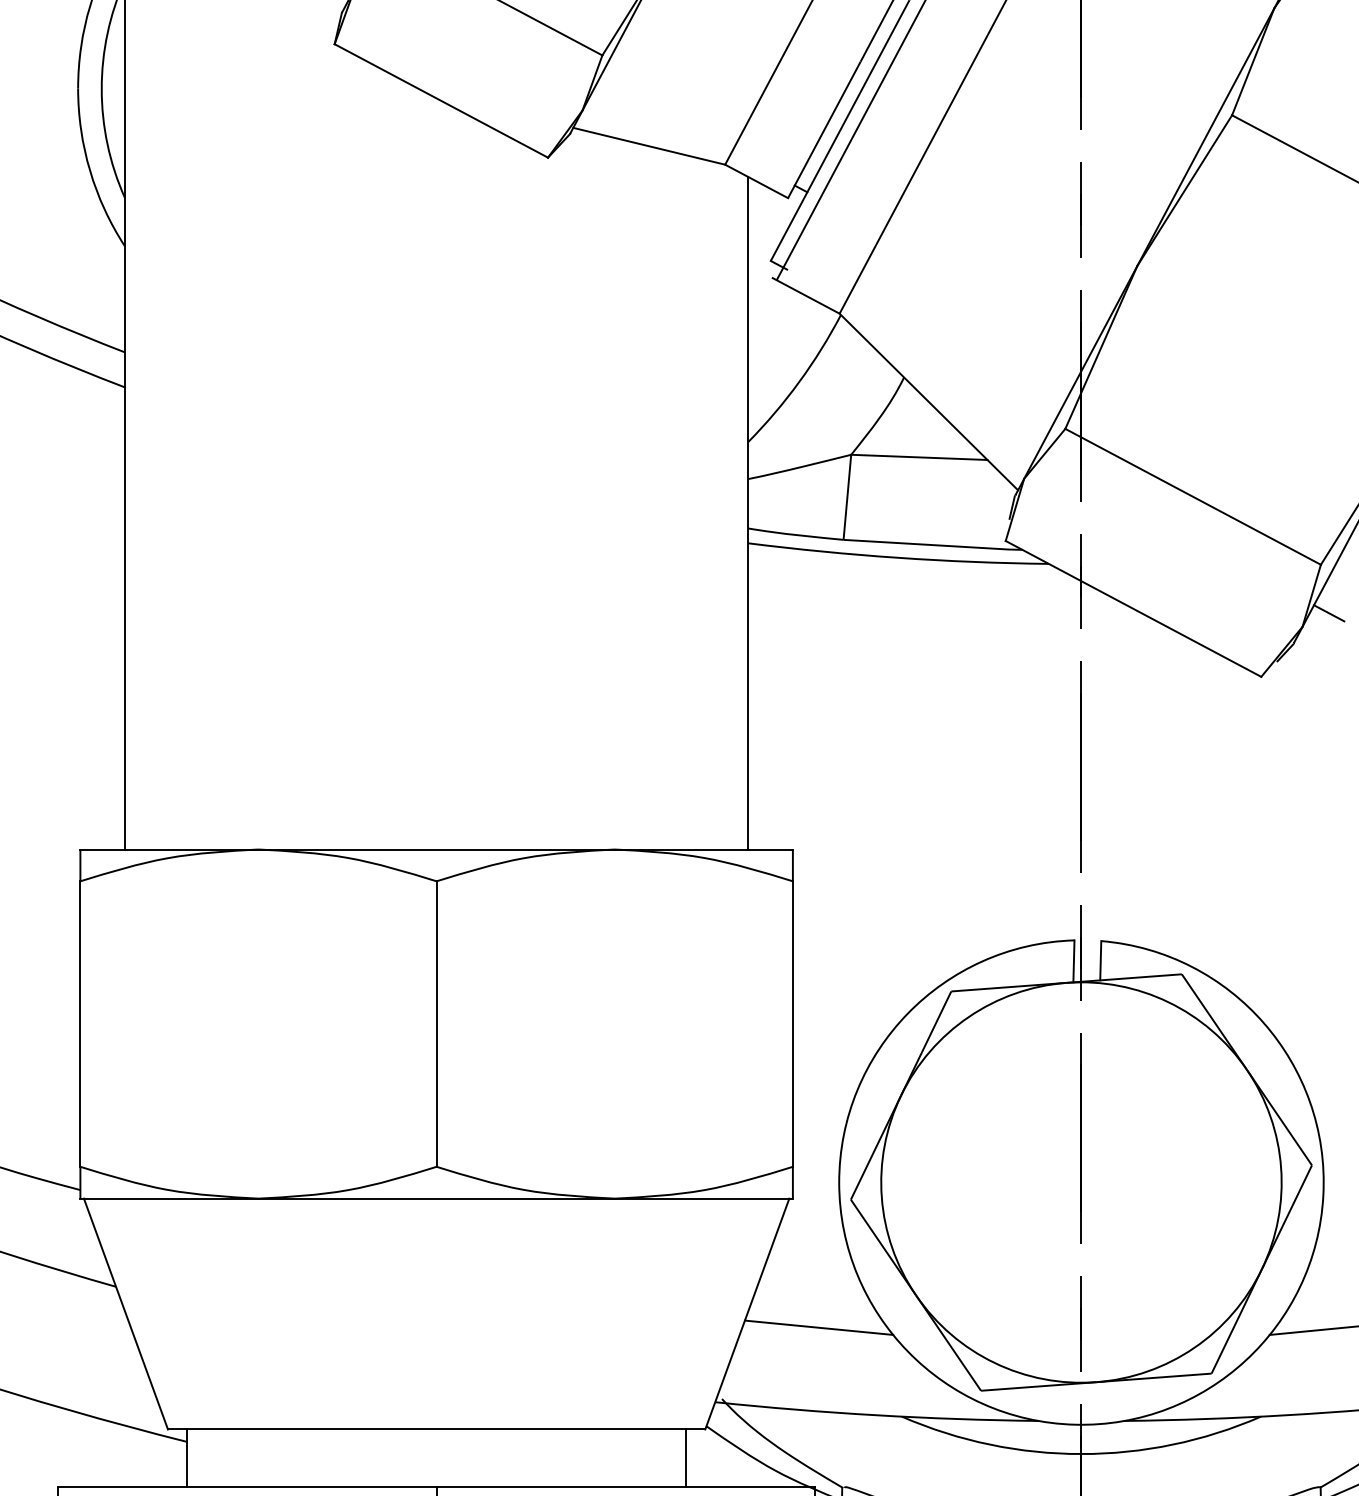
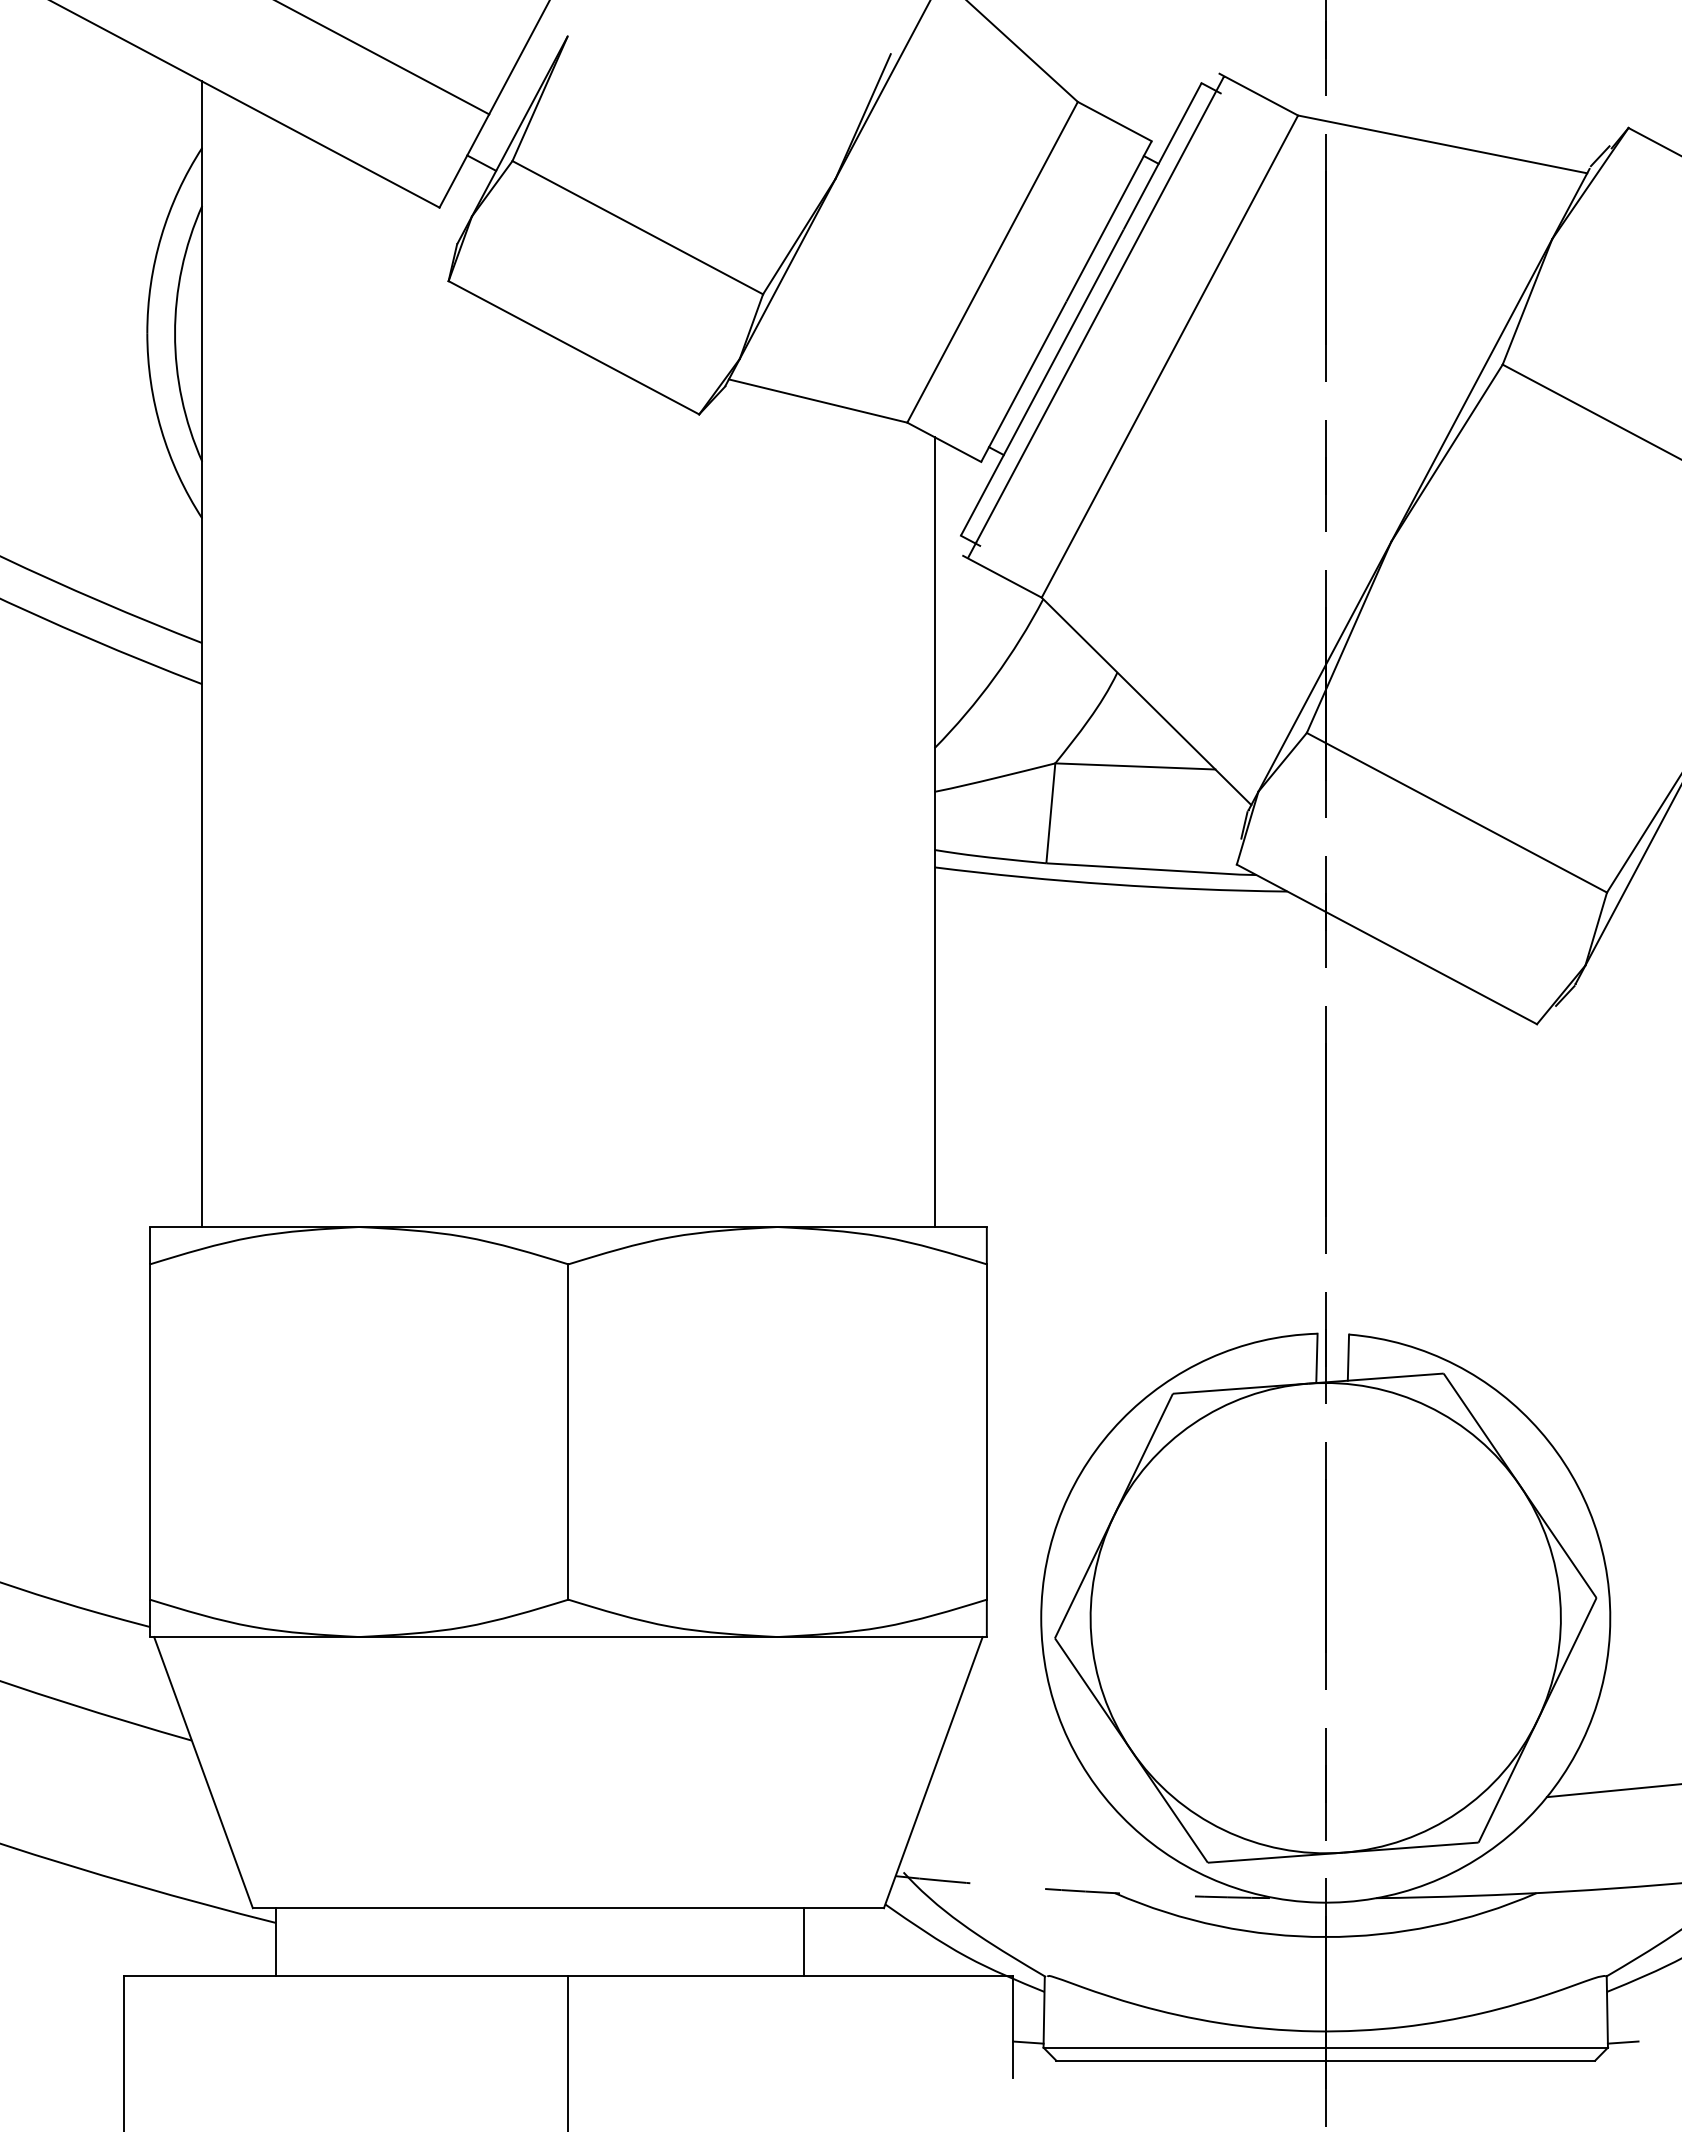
line: (1328, 613) -> (1616, 949), removed
line: (819, 1327) -> (1017, 1788), removed
arc: (876, 1415) -> (1085, 1891), solid -> dashed
line: (686, 1457) -> (804, 1941), moved

